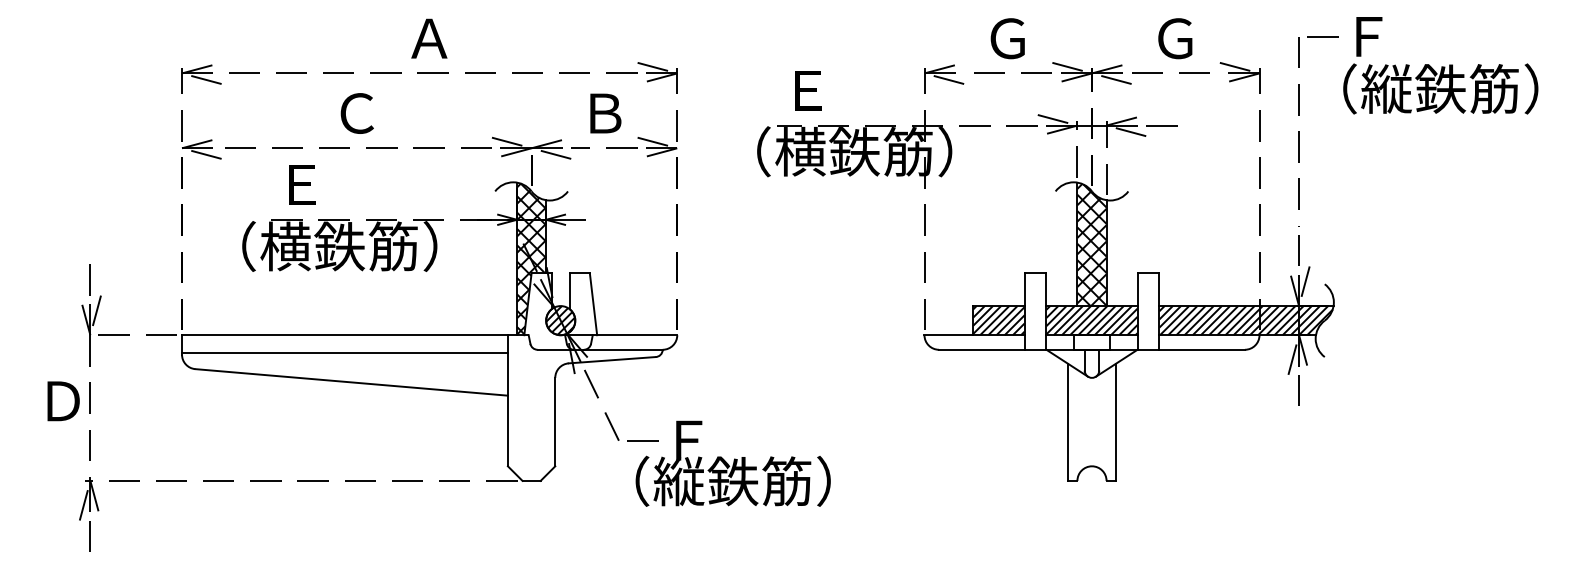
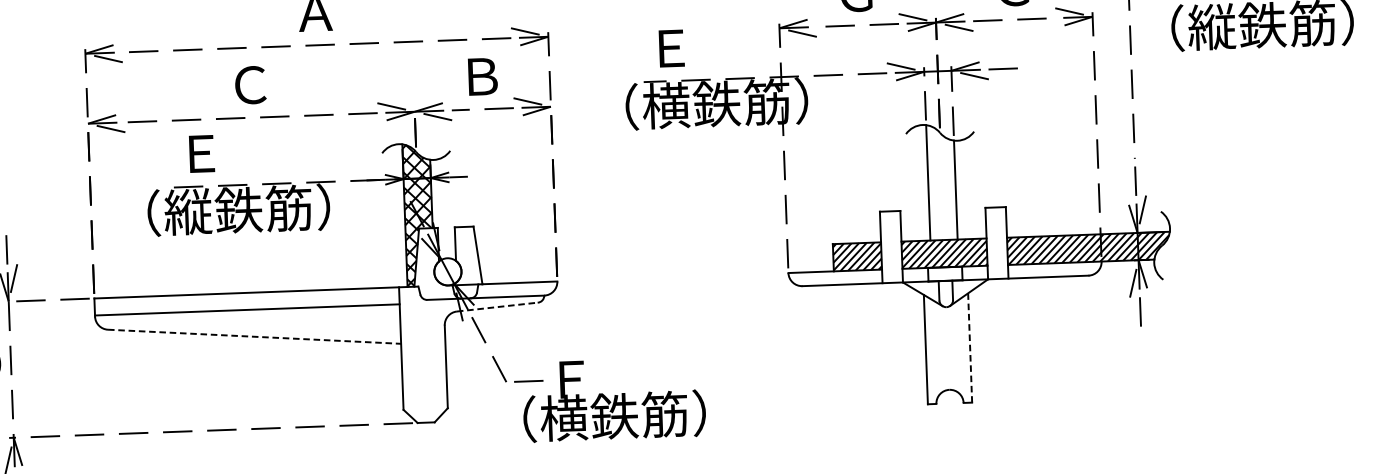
hatch: (1091, 244) -> (941, 182), removed
text: (285, 246) -> (188, 211), （横鉄筋） -> （縦鉄筋）
hatch: (560, 320) -> (447, 271), removed
line: (612, 360) -> (497, 307), solid -> dashed
line: (351, 382) -> (254, 336), solid -> dashed
line: (1115, 422) -> (969, 348), solid -> dashed
text: (678, 481) -> (563, 418), （縦鉄筋） -> （横鉄筋）

